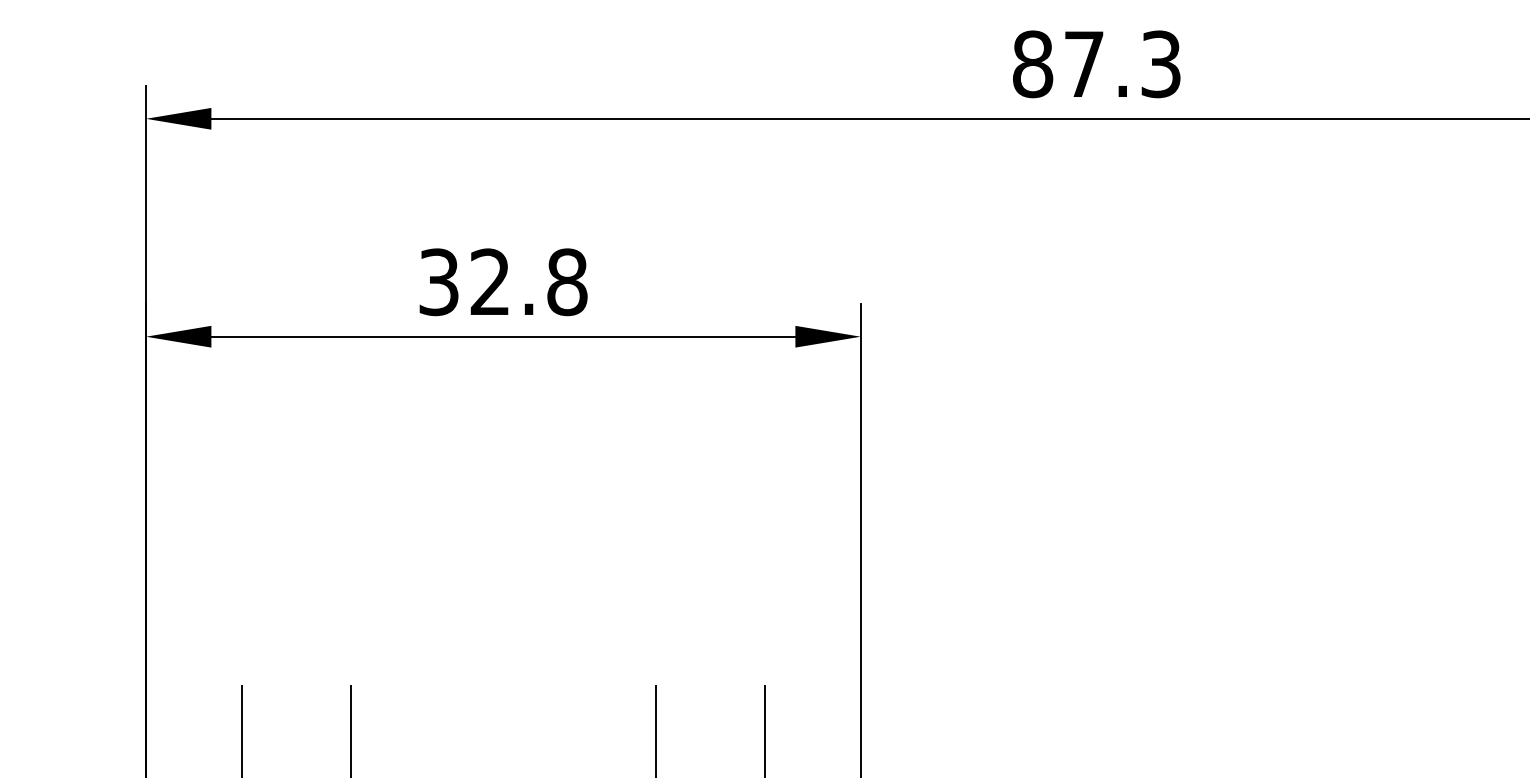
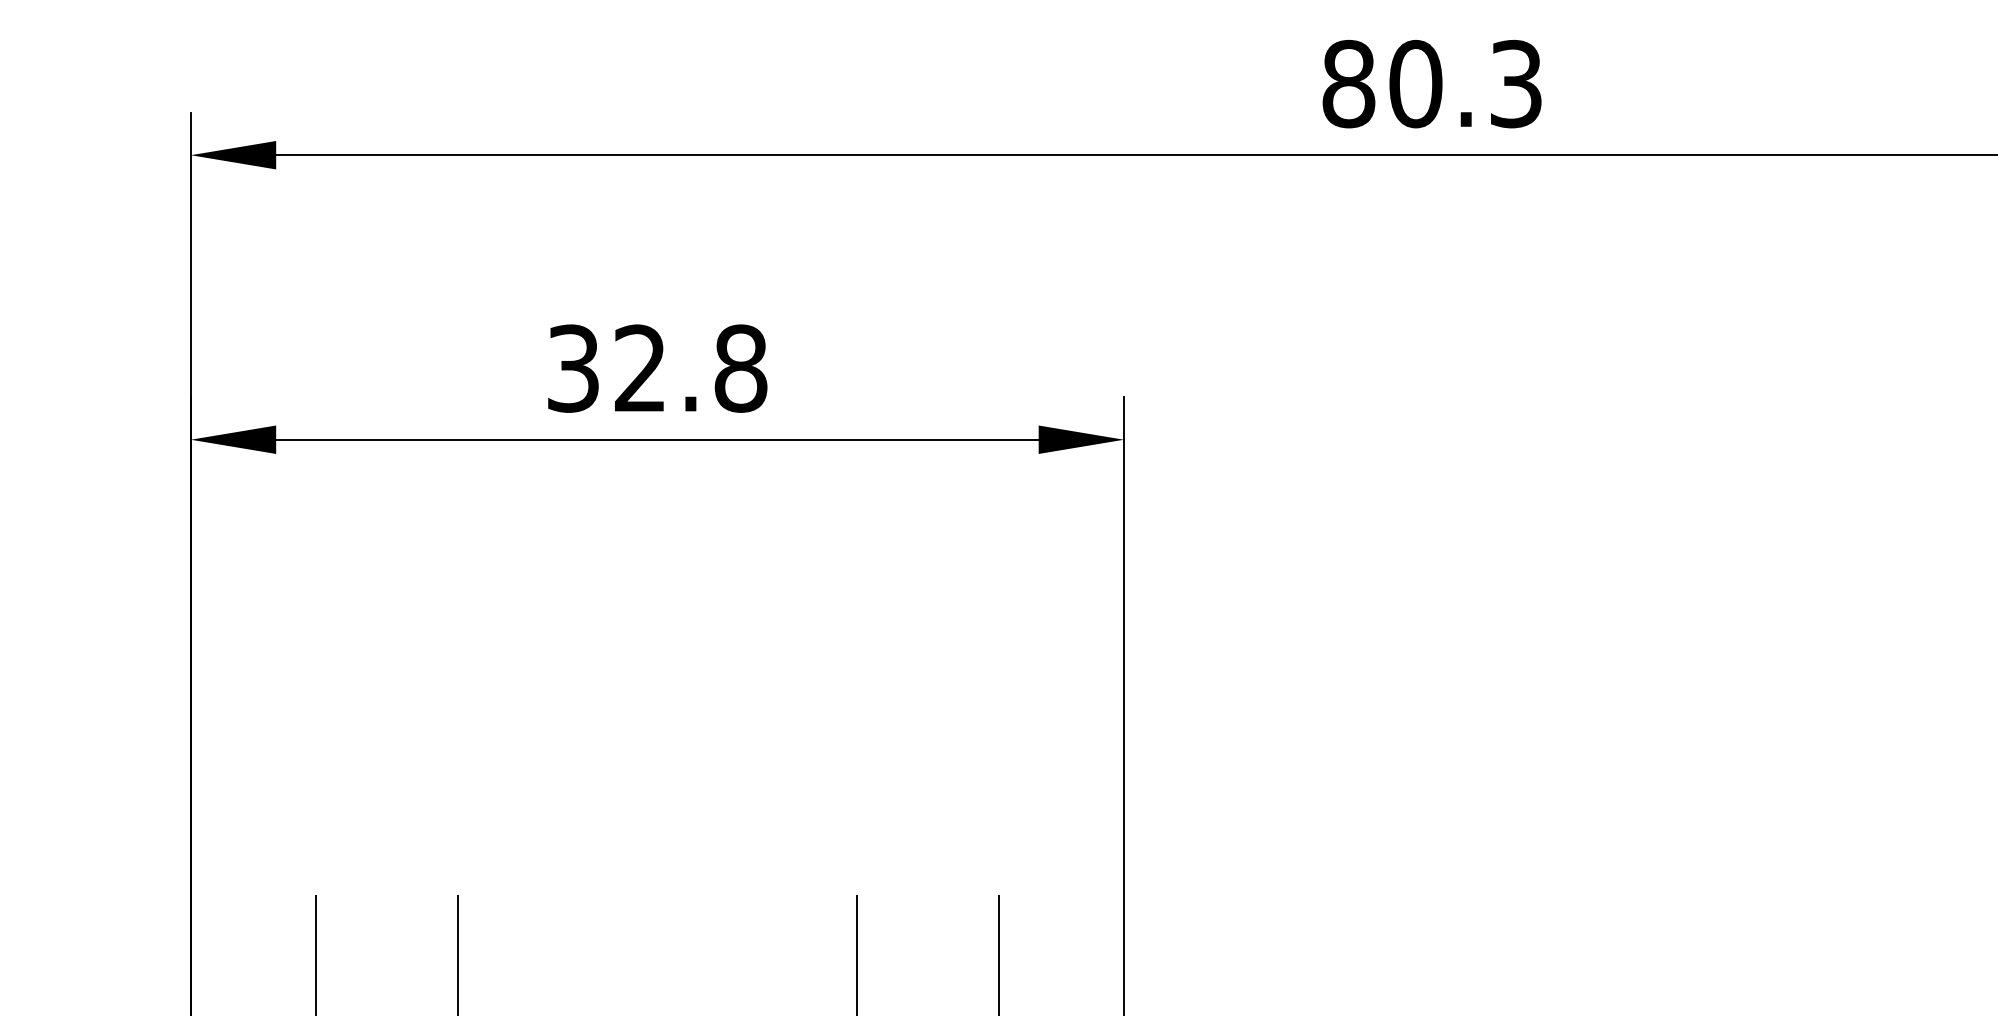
text: (1084, 64) -> (1416, 84), 87.3 -> 80.3

